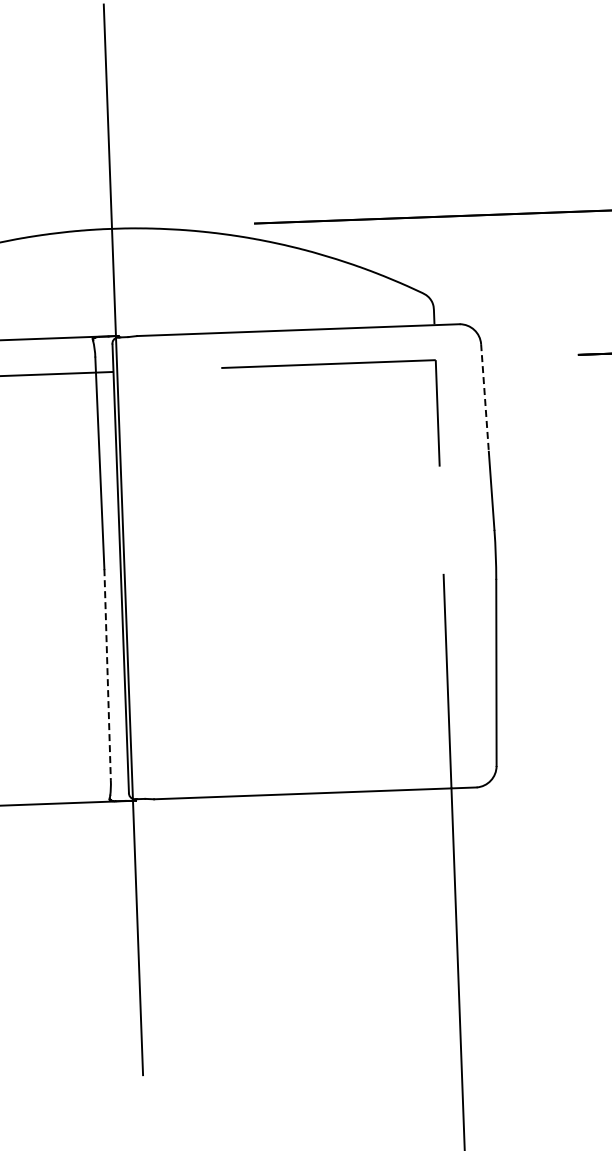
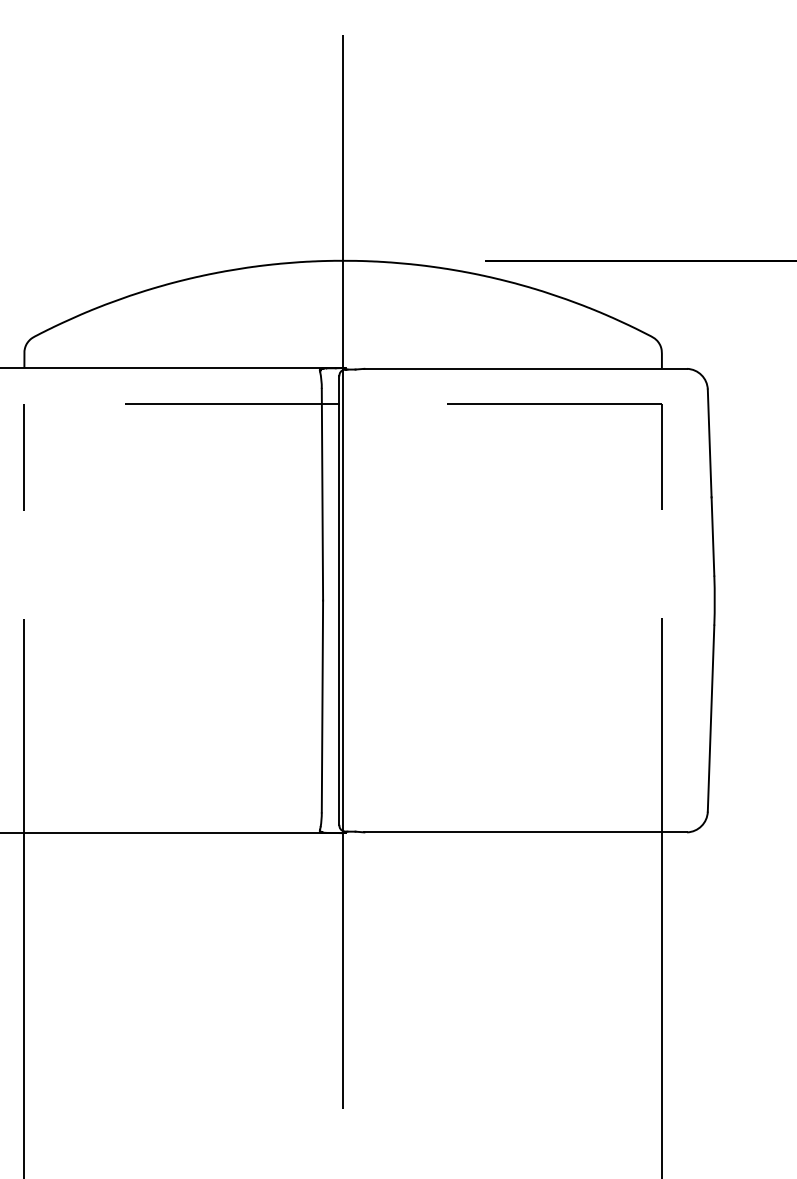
line: (484, 398) -> (709, 443), dashed -> solid
line: (107, 675) -> (322, 706), dashed -> solid

